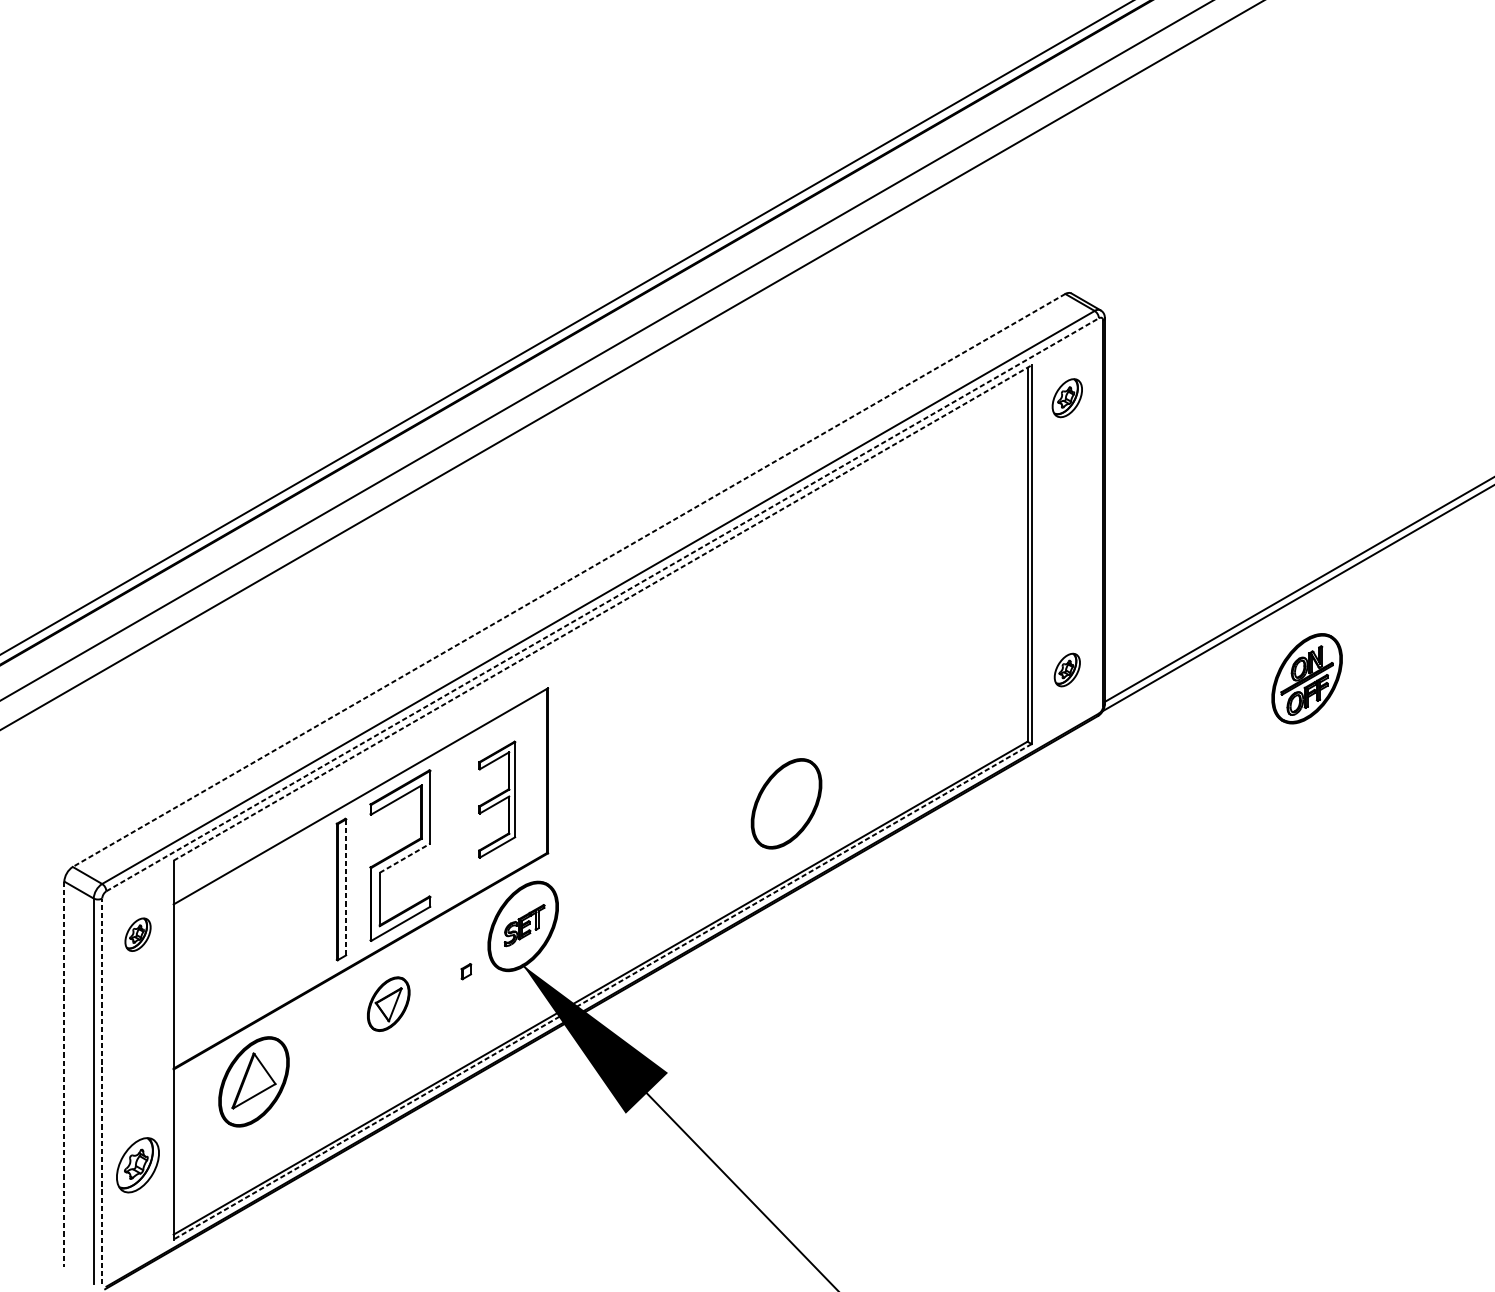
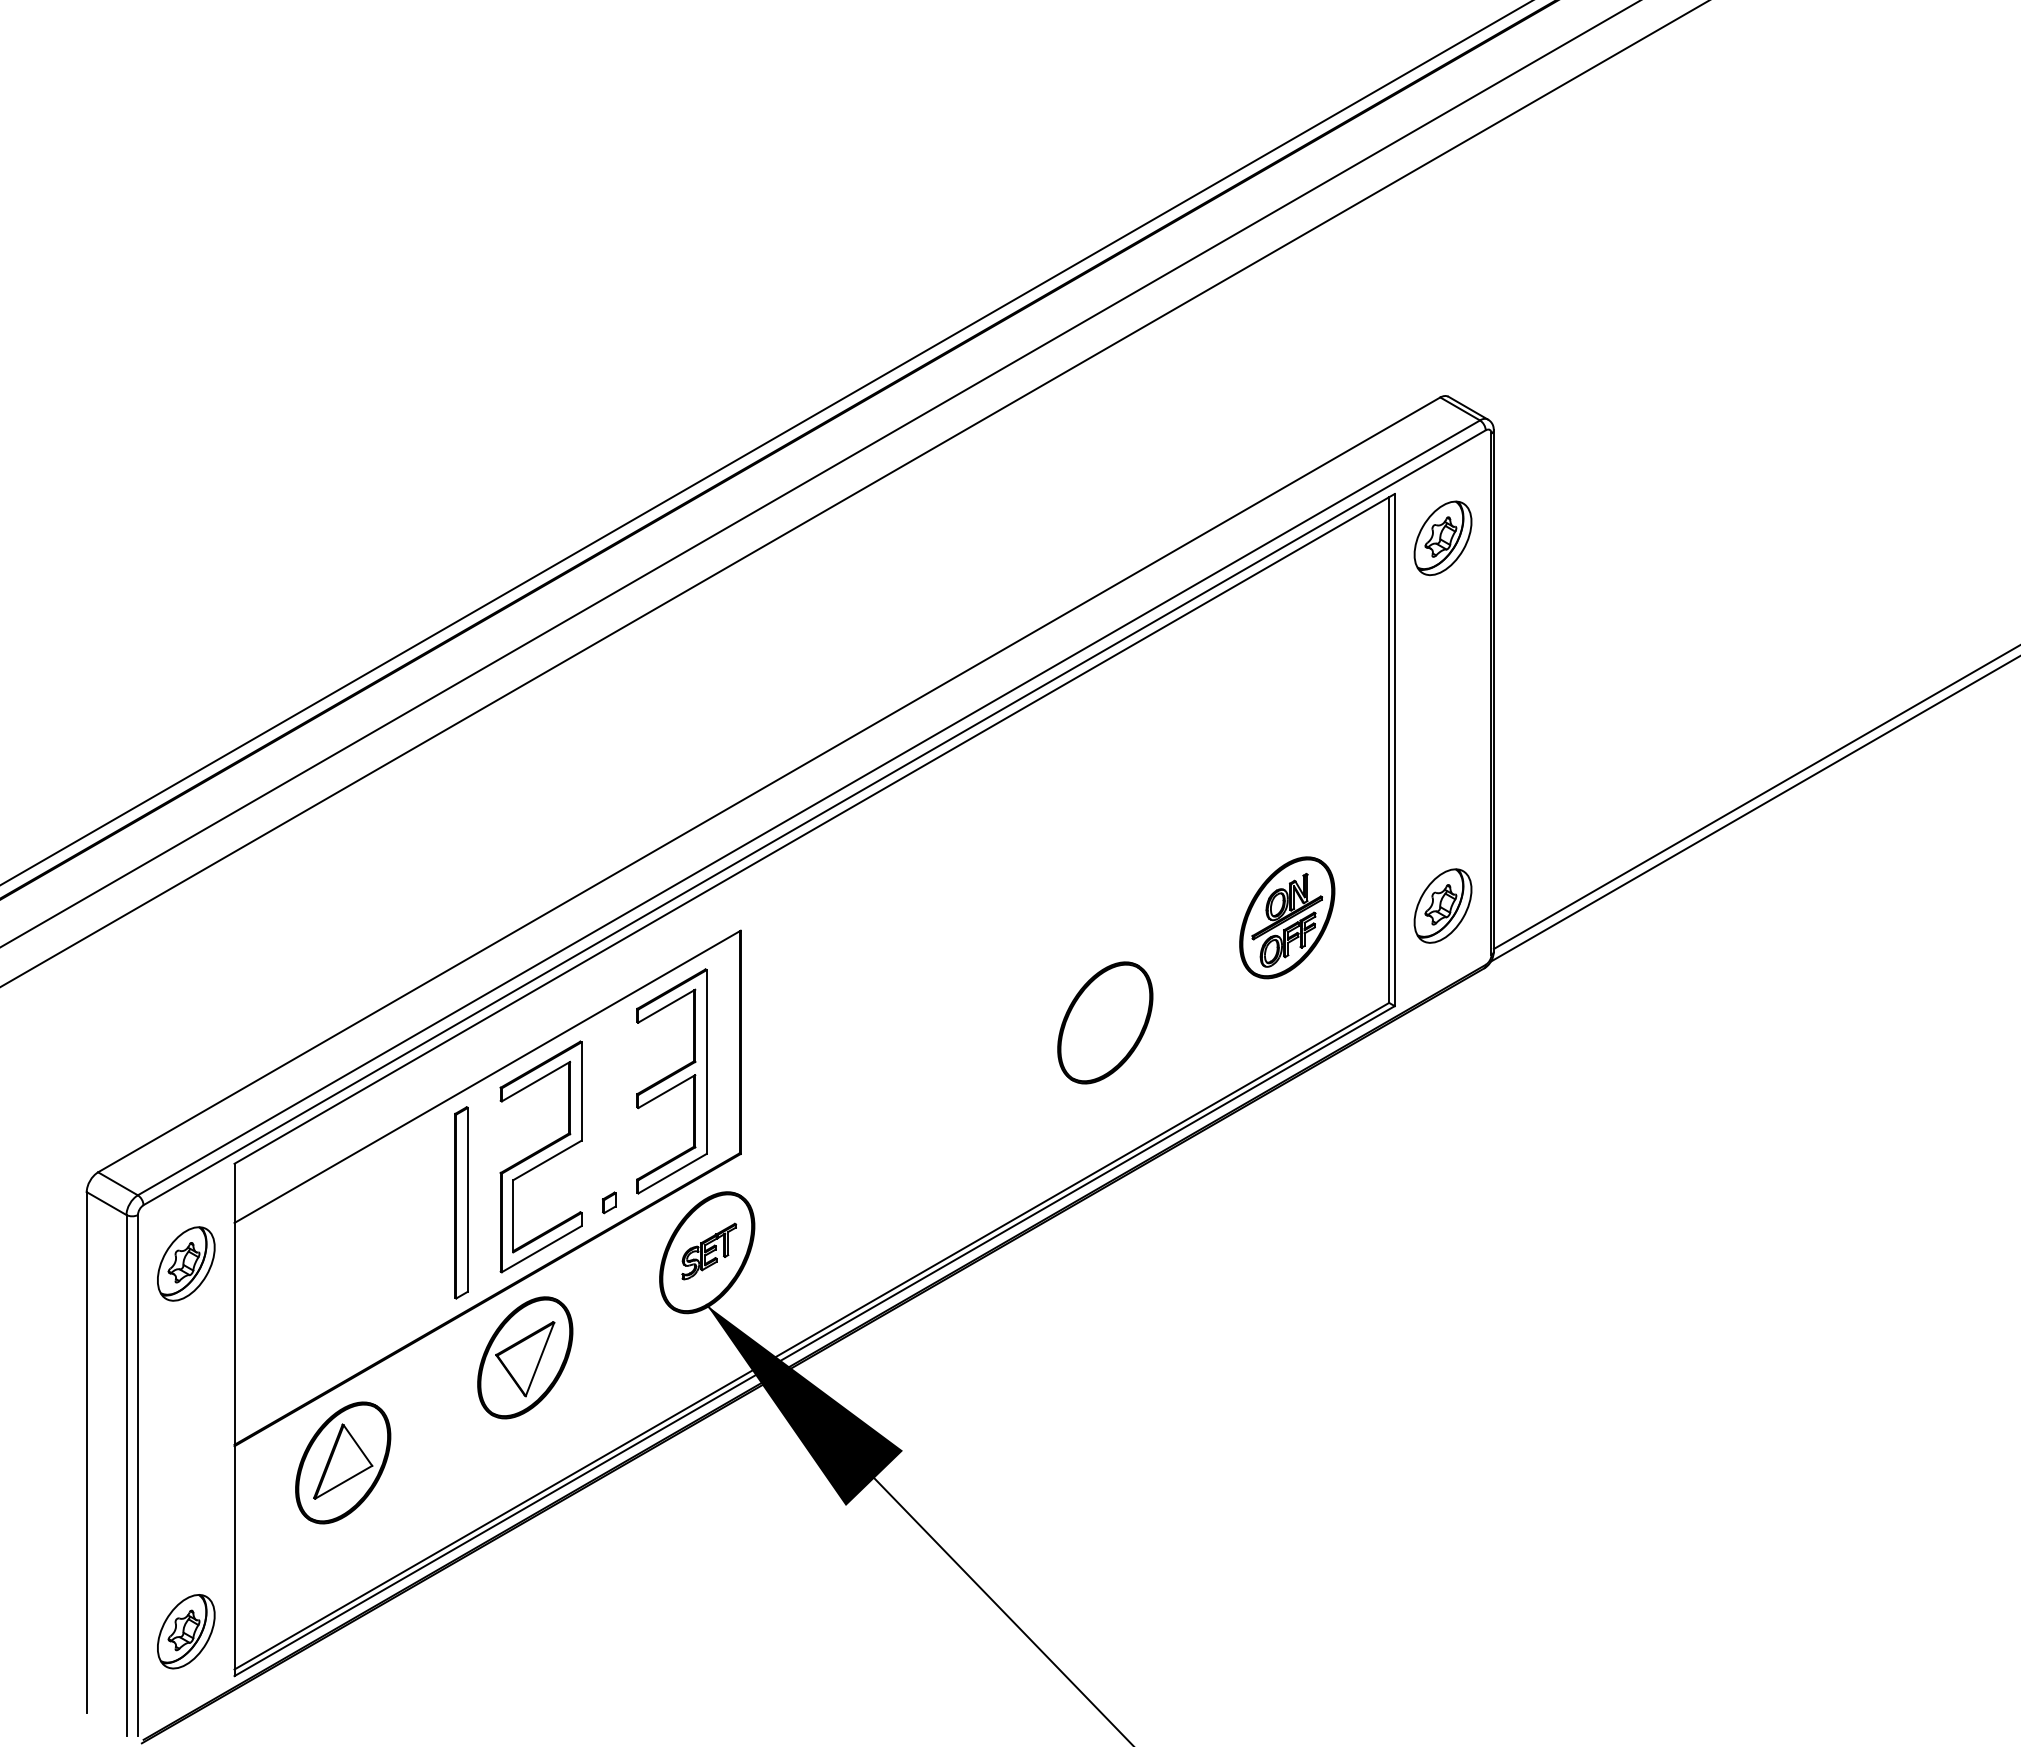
part: (1066, 398) -> (1442, 538), size x1.43
line: (569, 580) -> (769, 784), dashed -> solid
line: (602, 604) -> (814, 817), dashed -> solid
line: (602, 612) -> (814, 828), dashed -> solid
part: (1066, 669) -> (1442, 905), size x1.67
part: (1307, 678) -> (1287, 917), moved
part: (496, 799) -> (671, 1081), size x1.43
part: (786, 803) -> (1105, 1022), moved
line: (405, 858) -> (547, 1160), dashed -> solid
line: (345, 887) -> (467, 1199), dashed -> solid
part: (138, 934) -> (186, 1263), size x1.67
part: (466, 971) -> (609, 1202), moved
line: (602, 992) -> (814, 1341), dashed -> solid
part: (388, 1003) -> (525, 1357), size x1.67
line: (64, 1074) -> (86, 1452), dashed -> solid
line: (101, 1091) -> (137, 1475), dashed -> solid
part: (138, 1165) -> (186, 1631), moved

